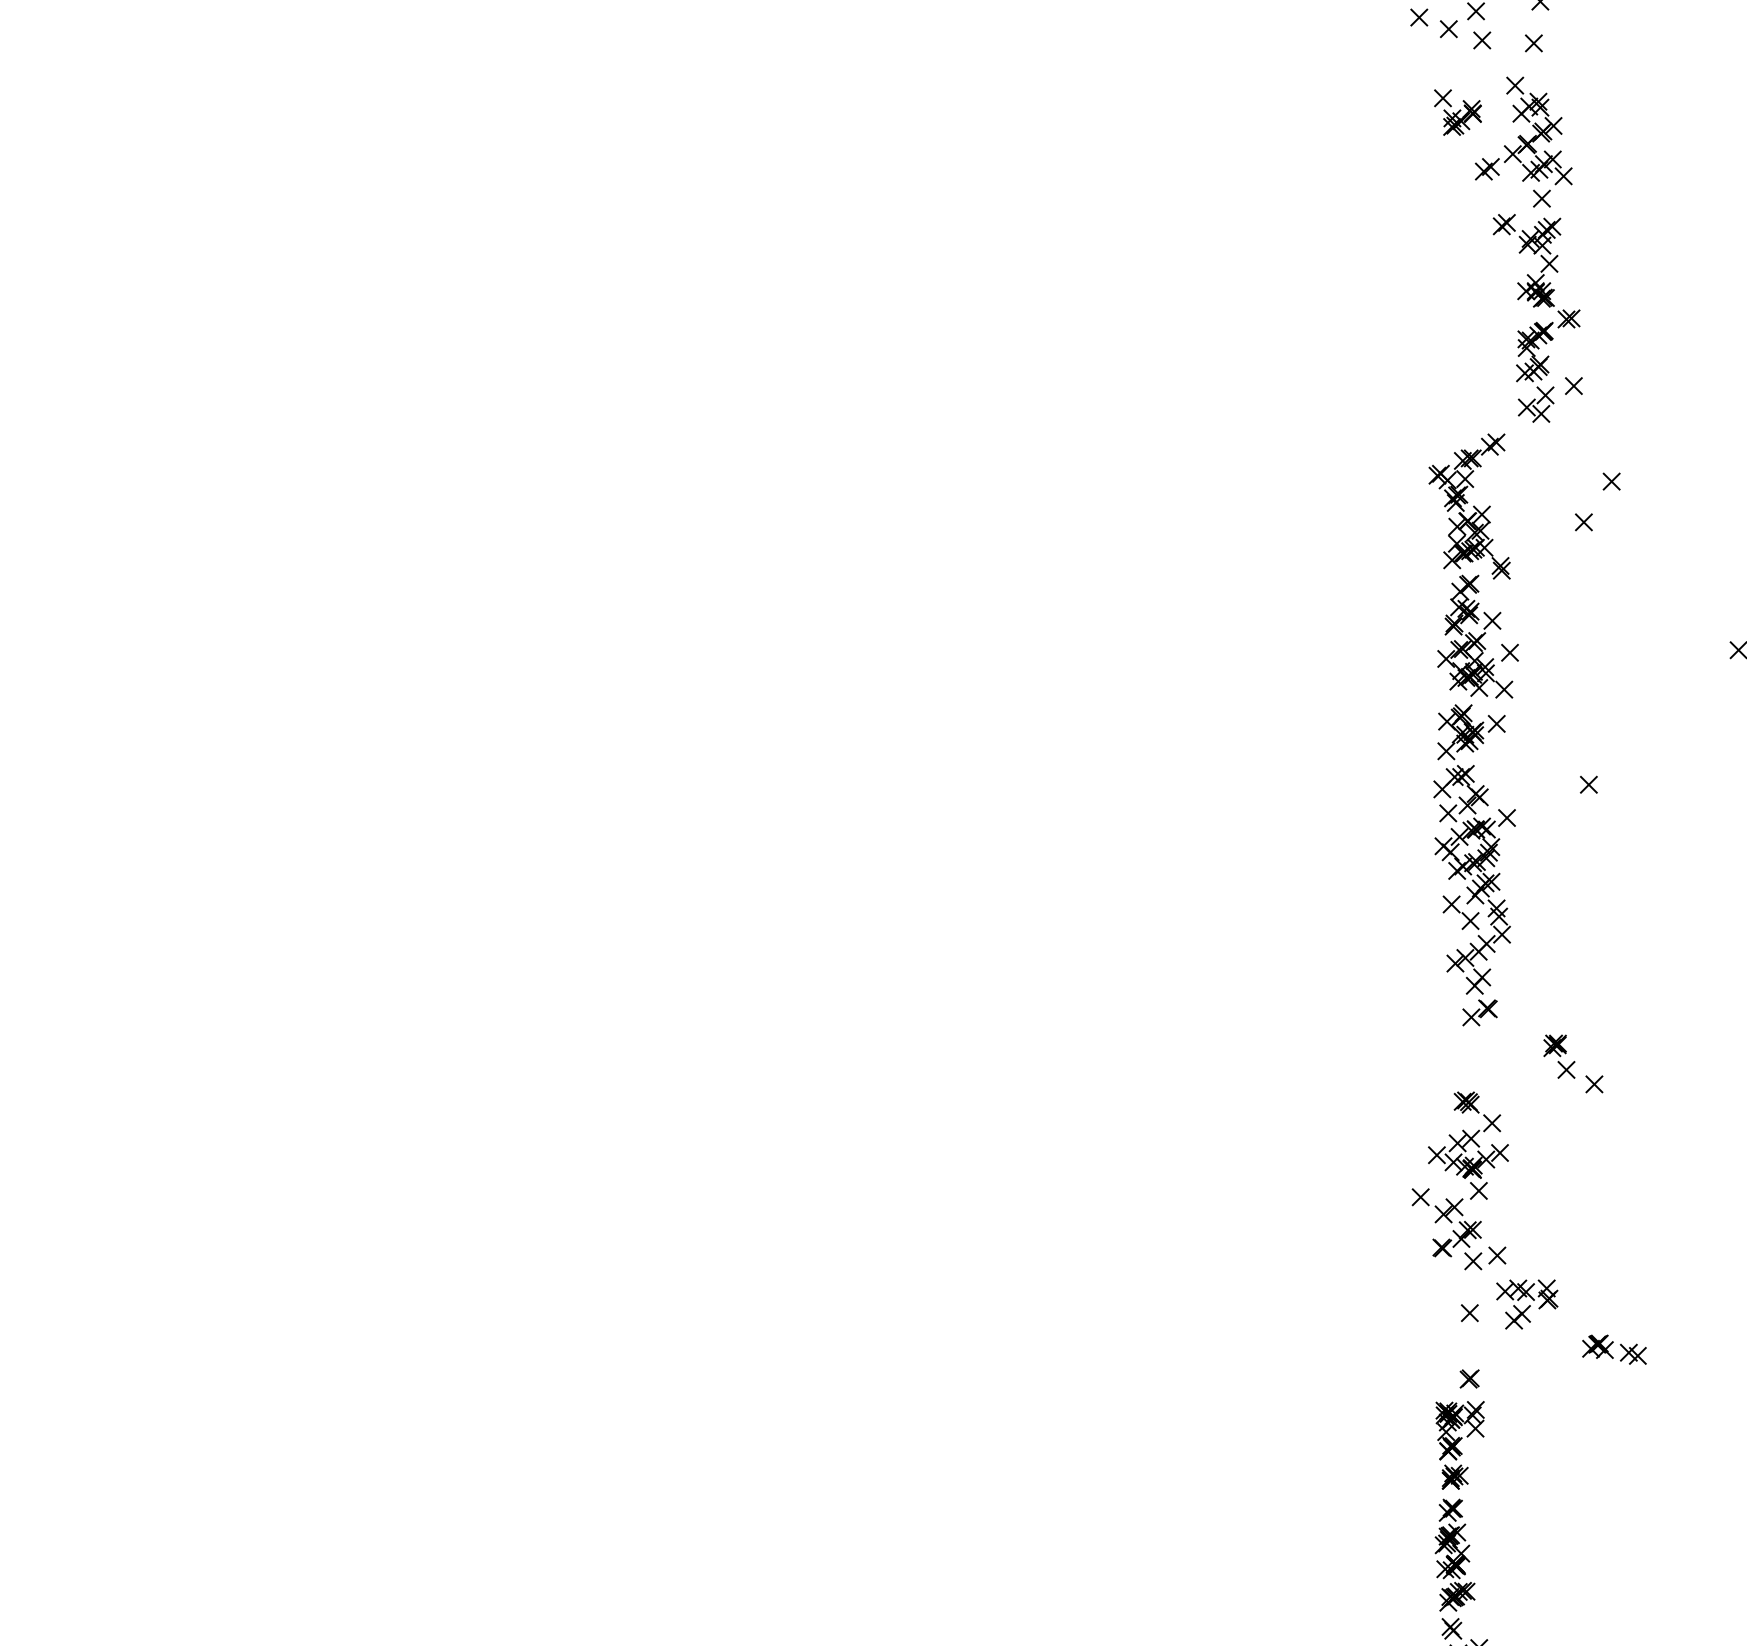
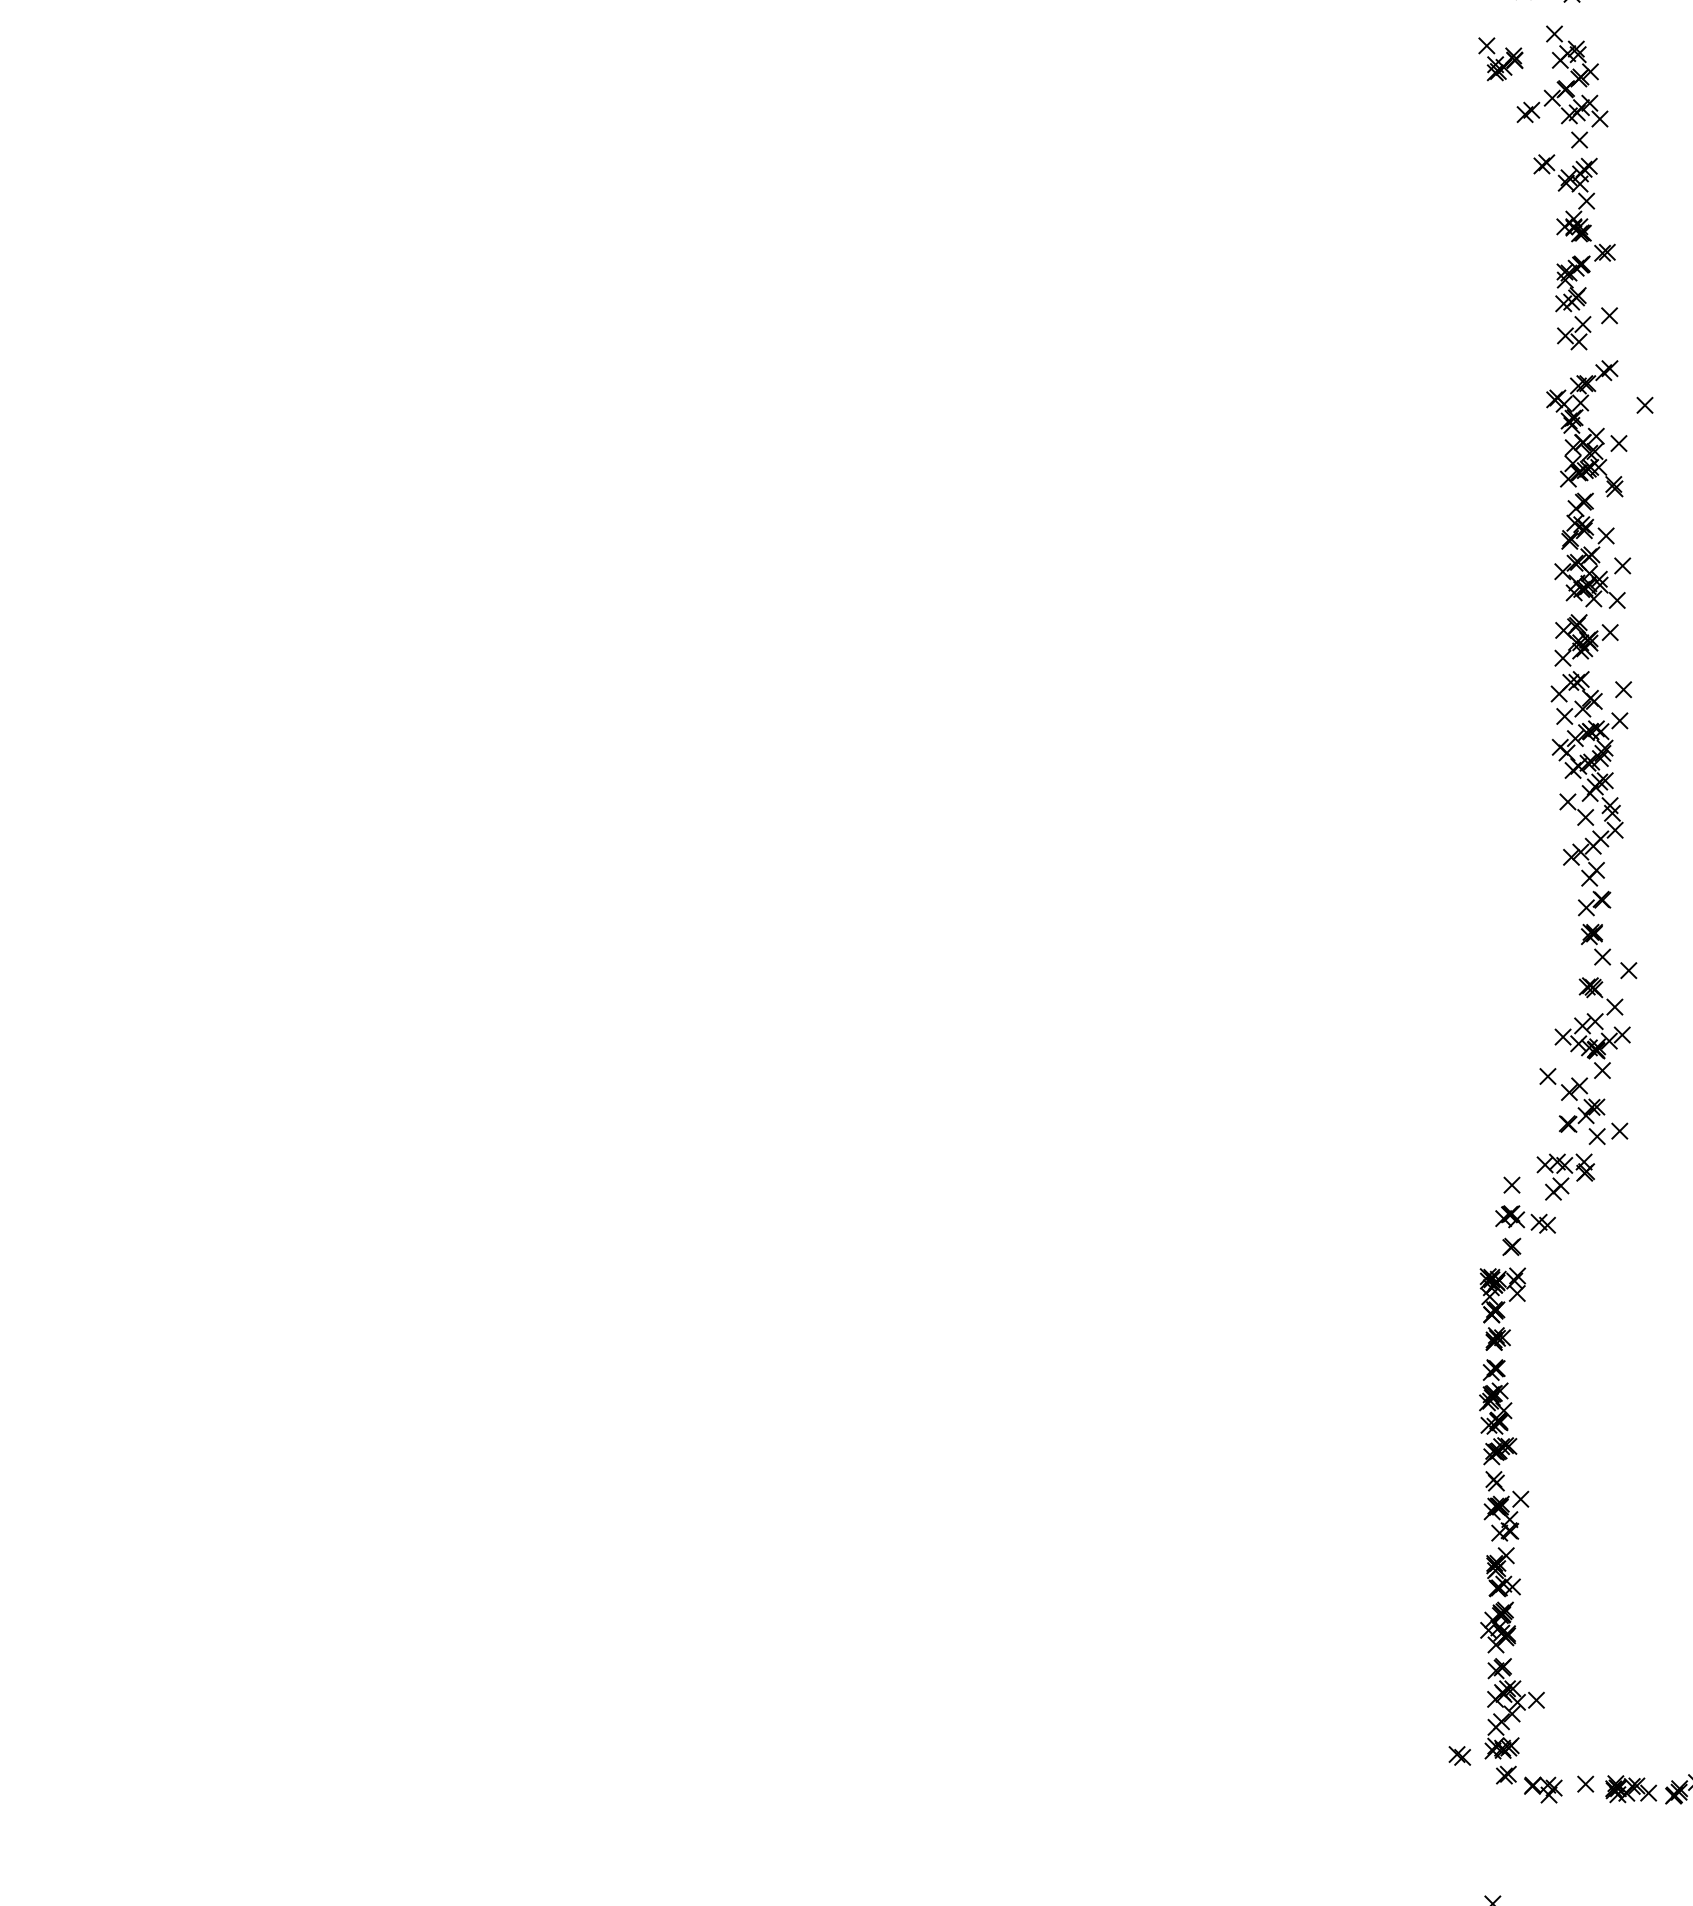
part: (1473, 730) -> (1588, 638), moved
part: (1459, 1180) -> (1584, 1060), moved
part: (1614, 1349) -> (1525, 1219), moved

